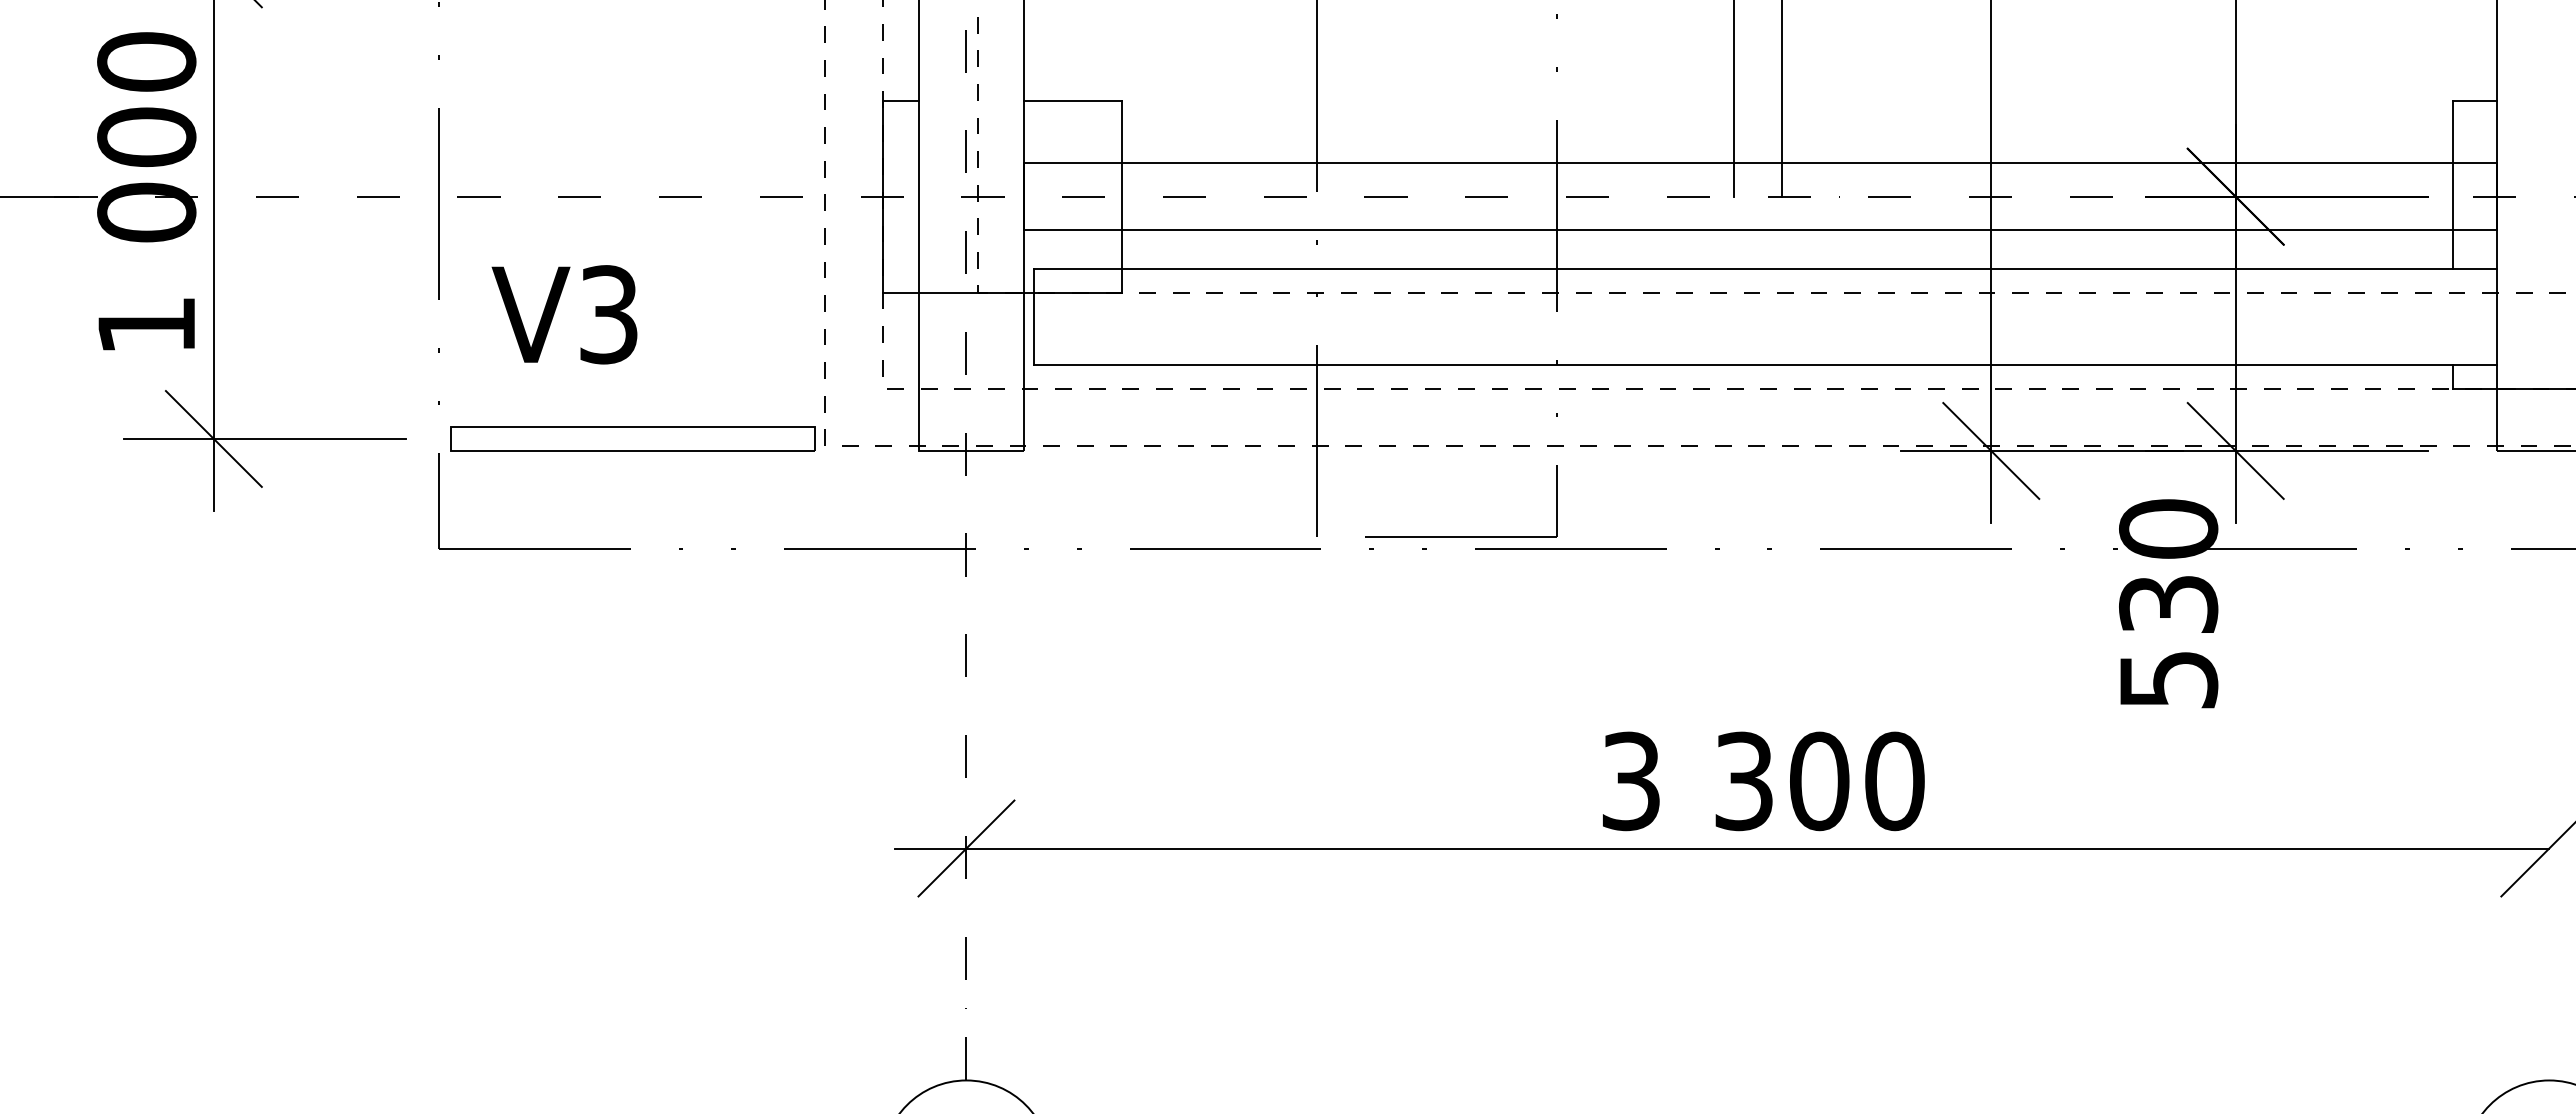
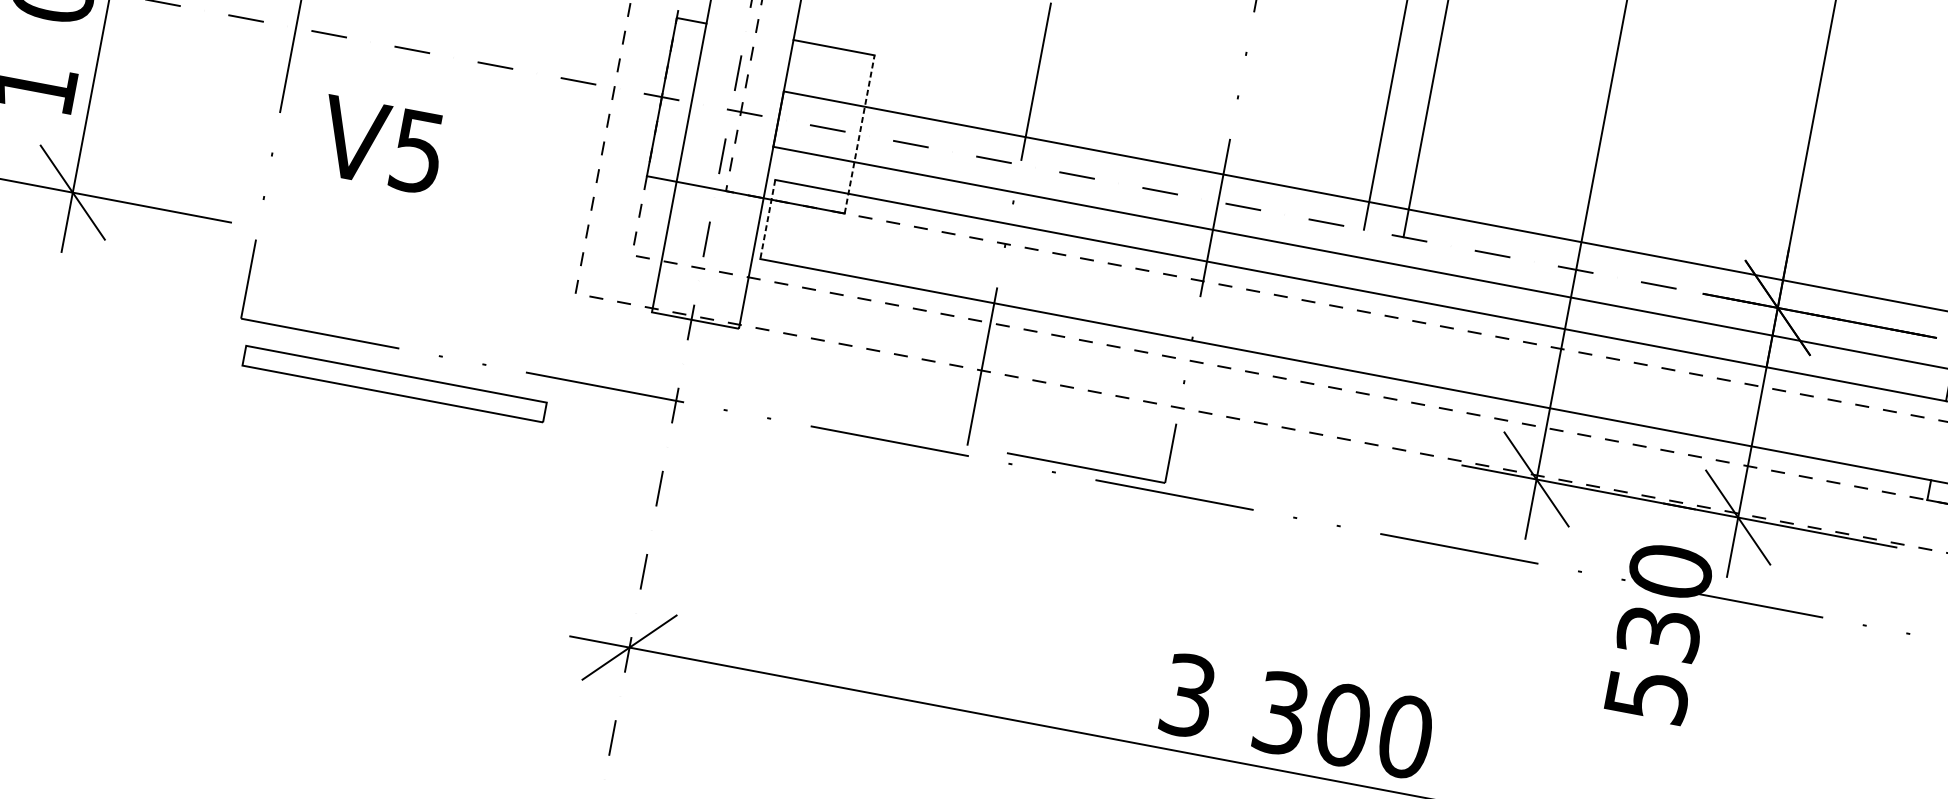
line: (1122, 196) -> (859, 134), solid -> dashed
text: (608, 314) -> (417, 151), V3 -> V5
line: (1033, 316) -> (767, 219), solid -> dashed
part: (632, 438) -> (394, 383), moved

